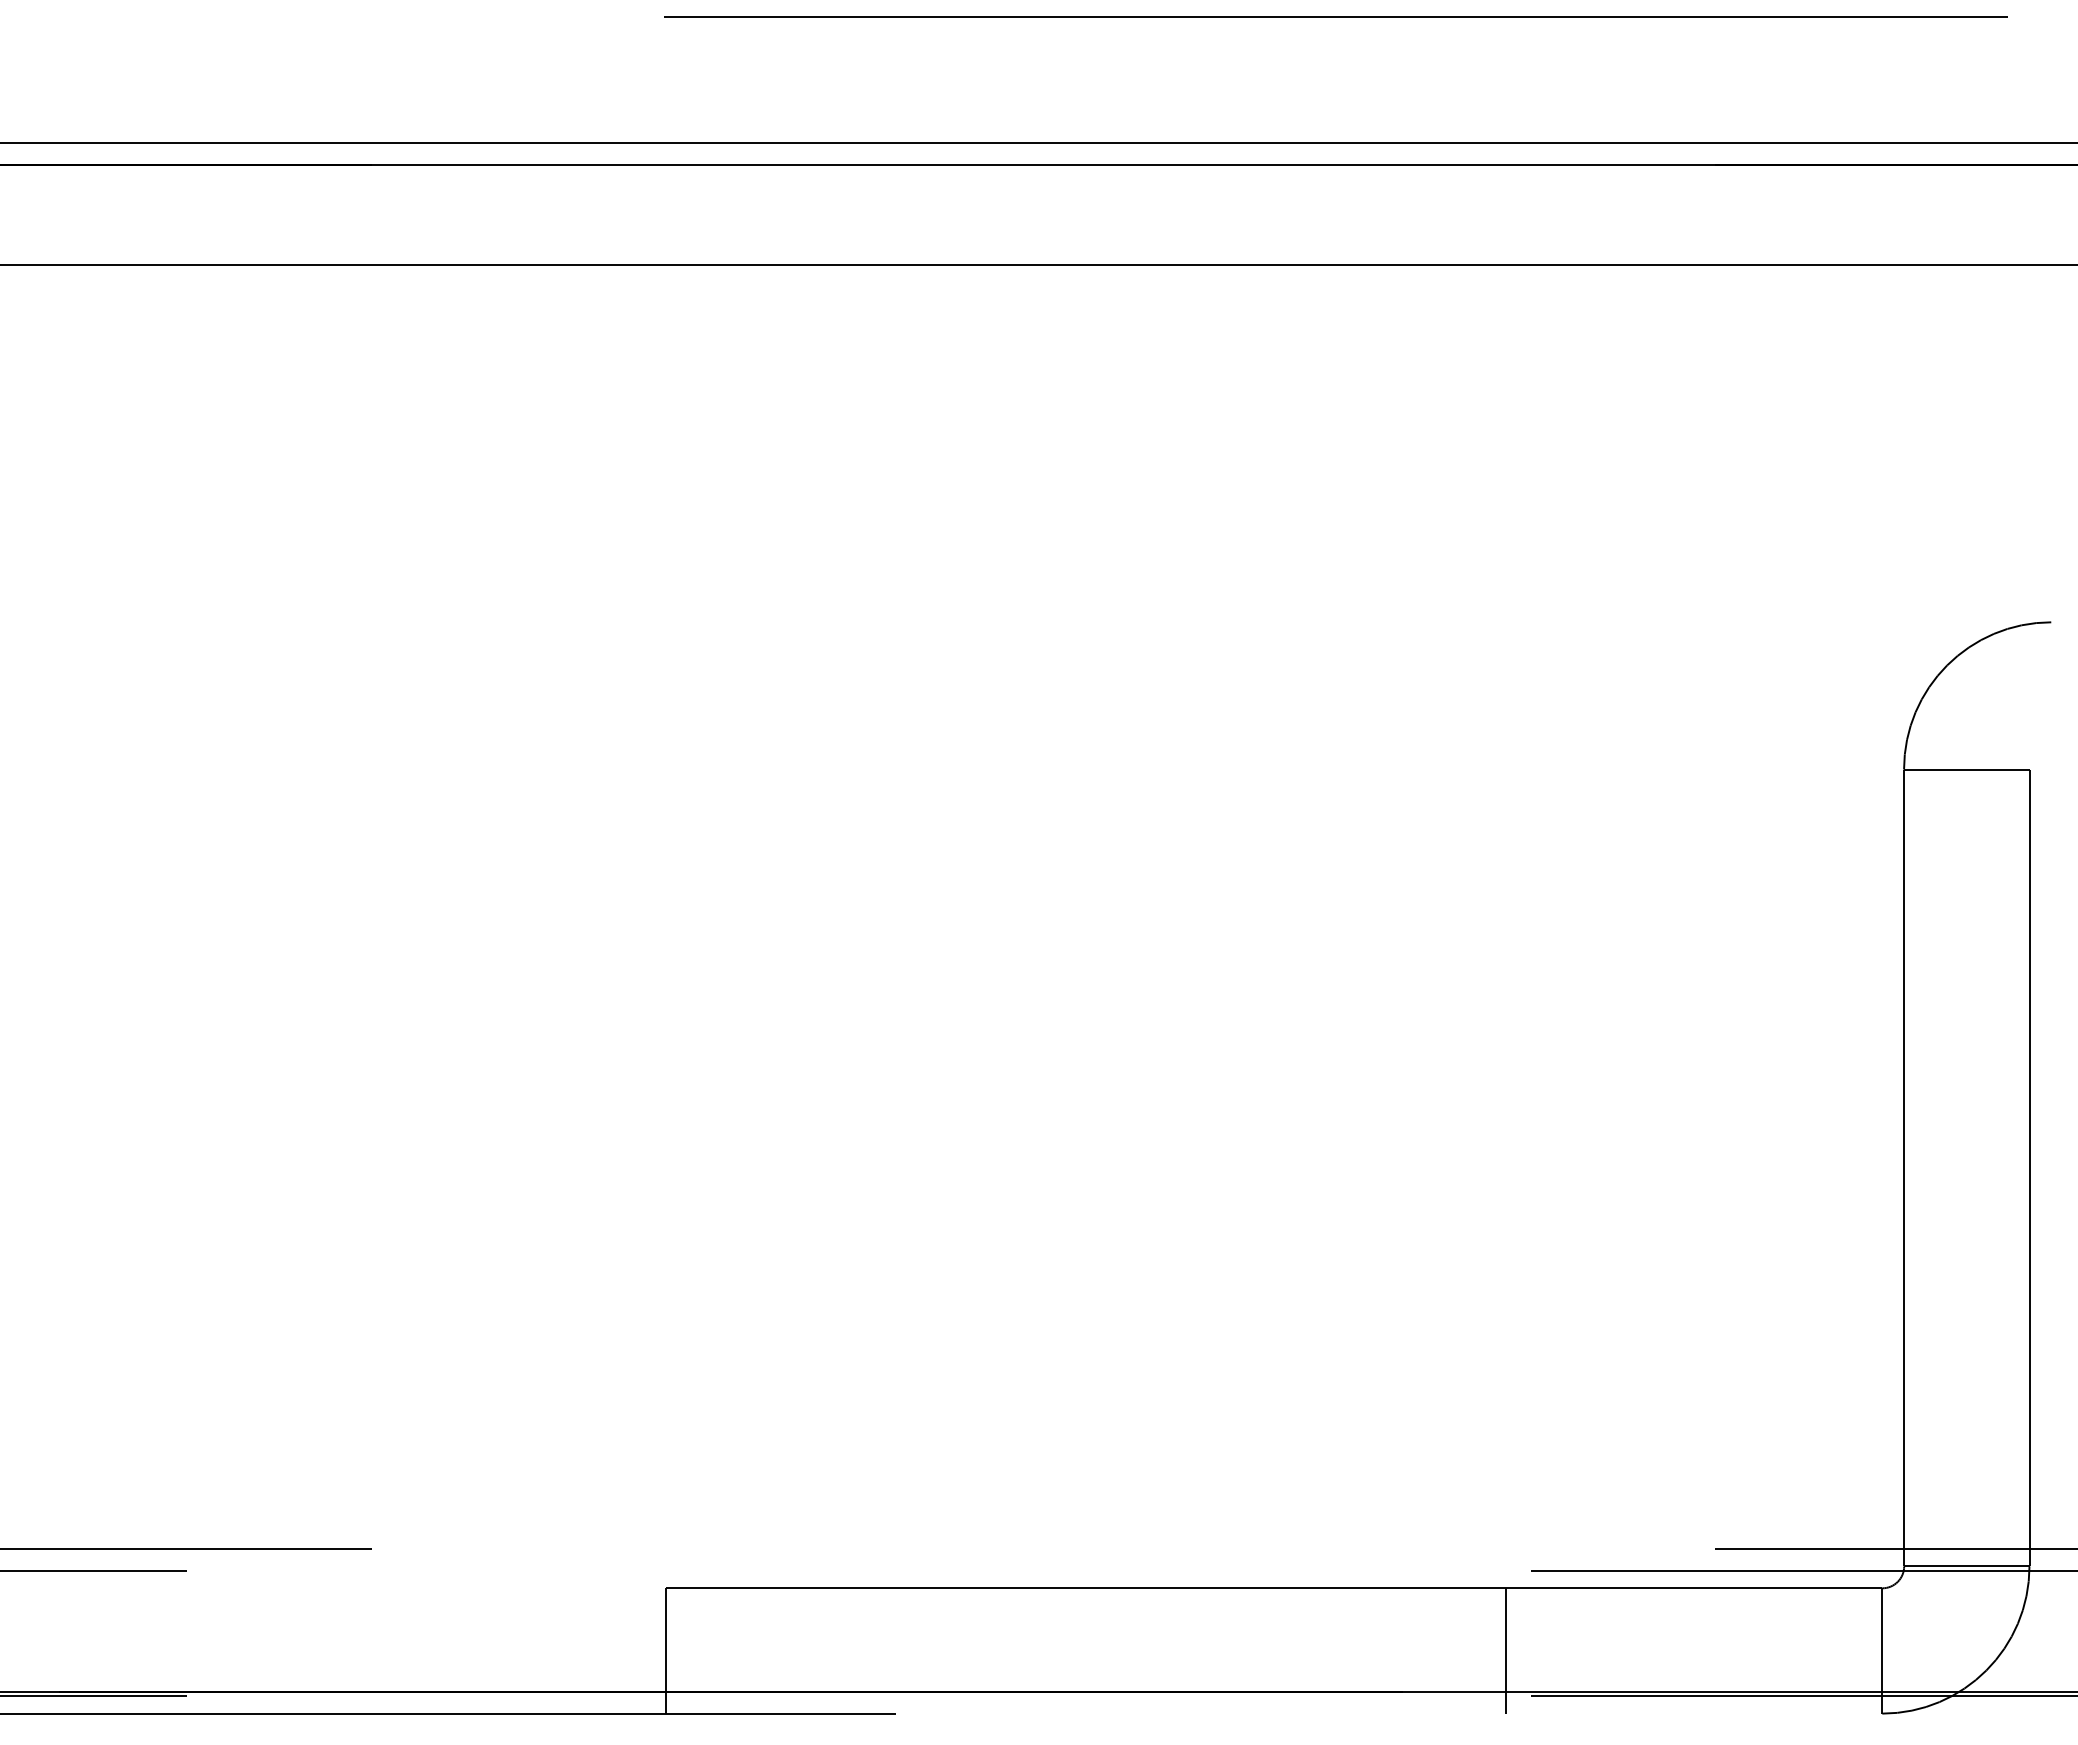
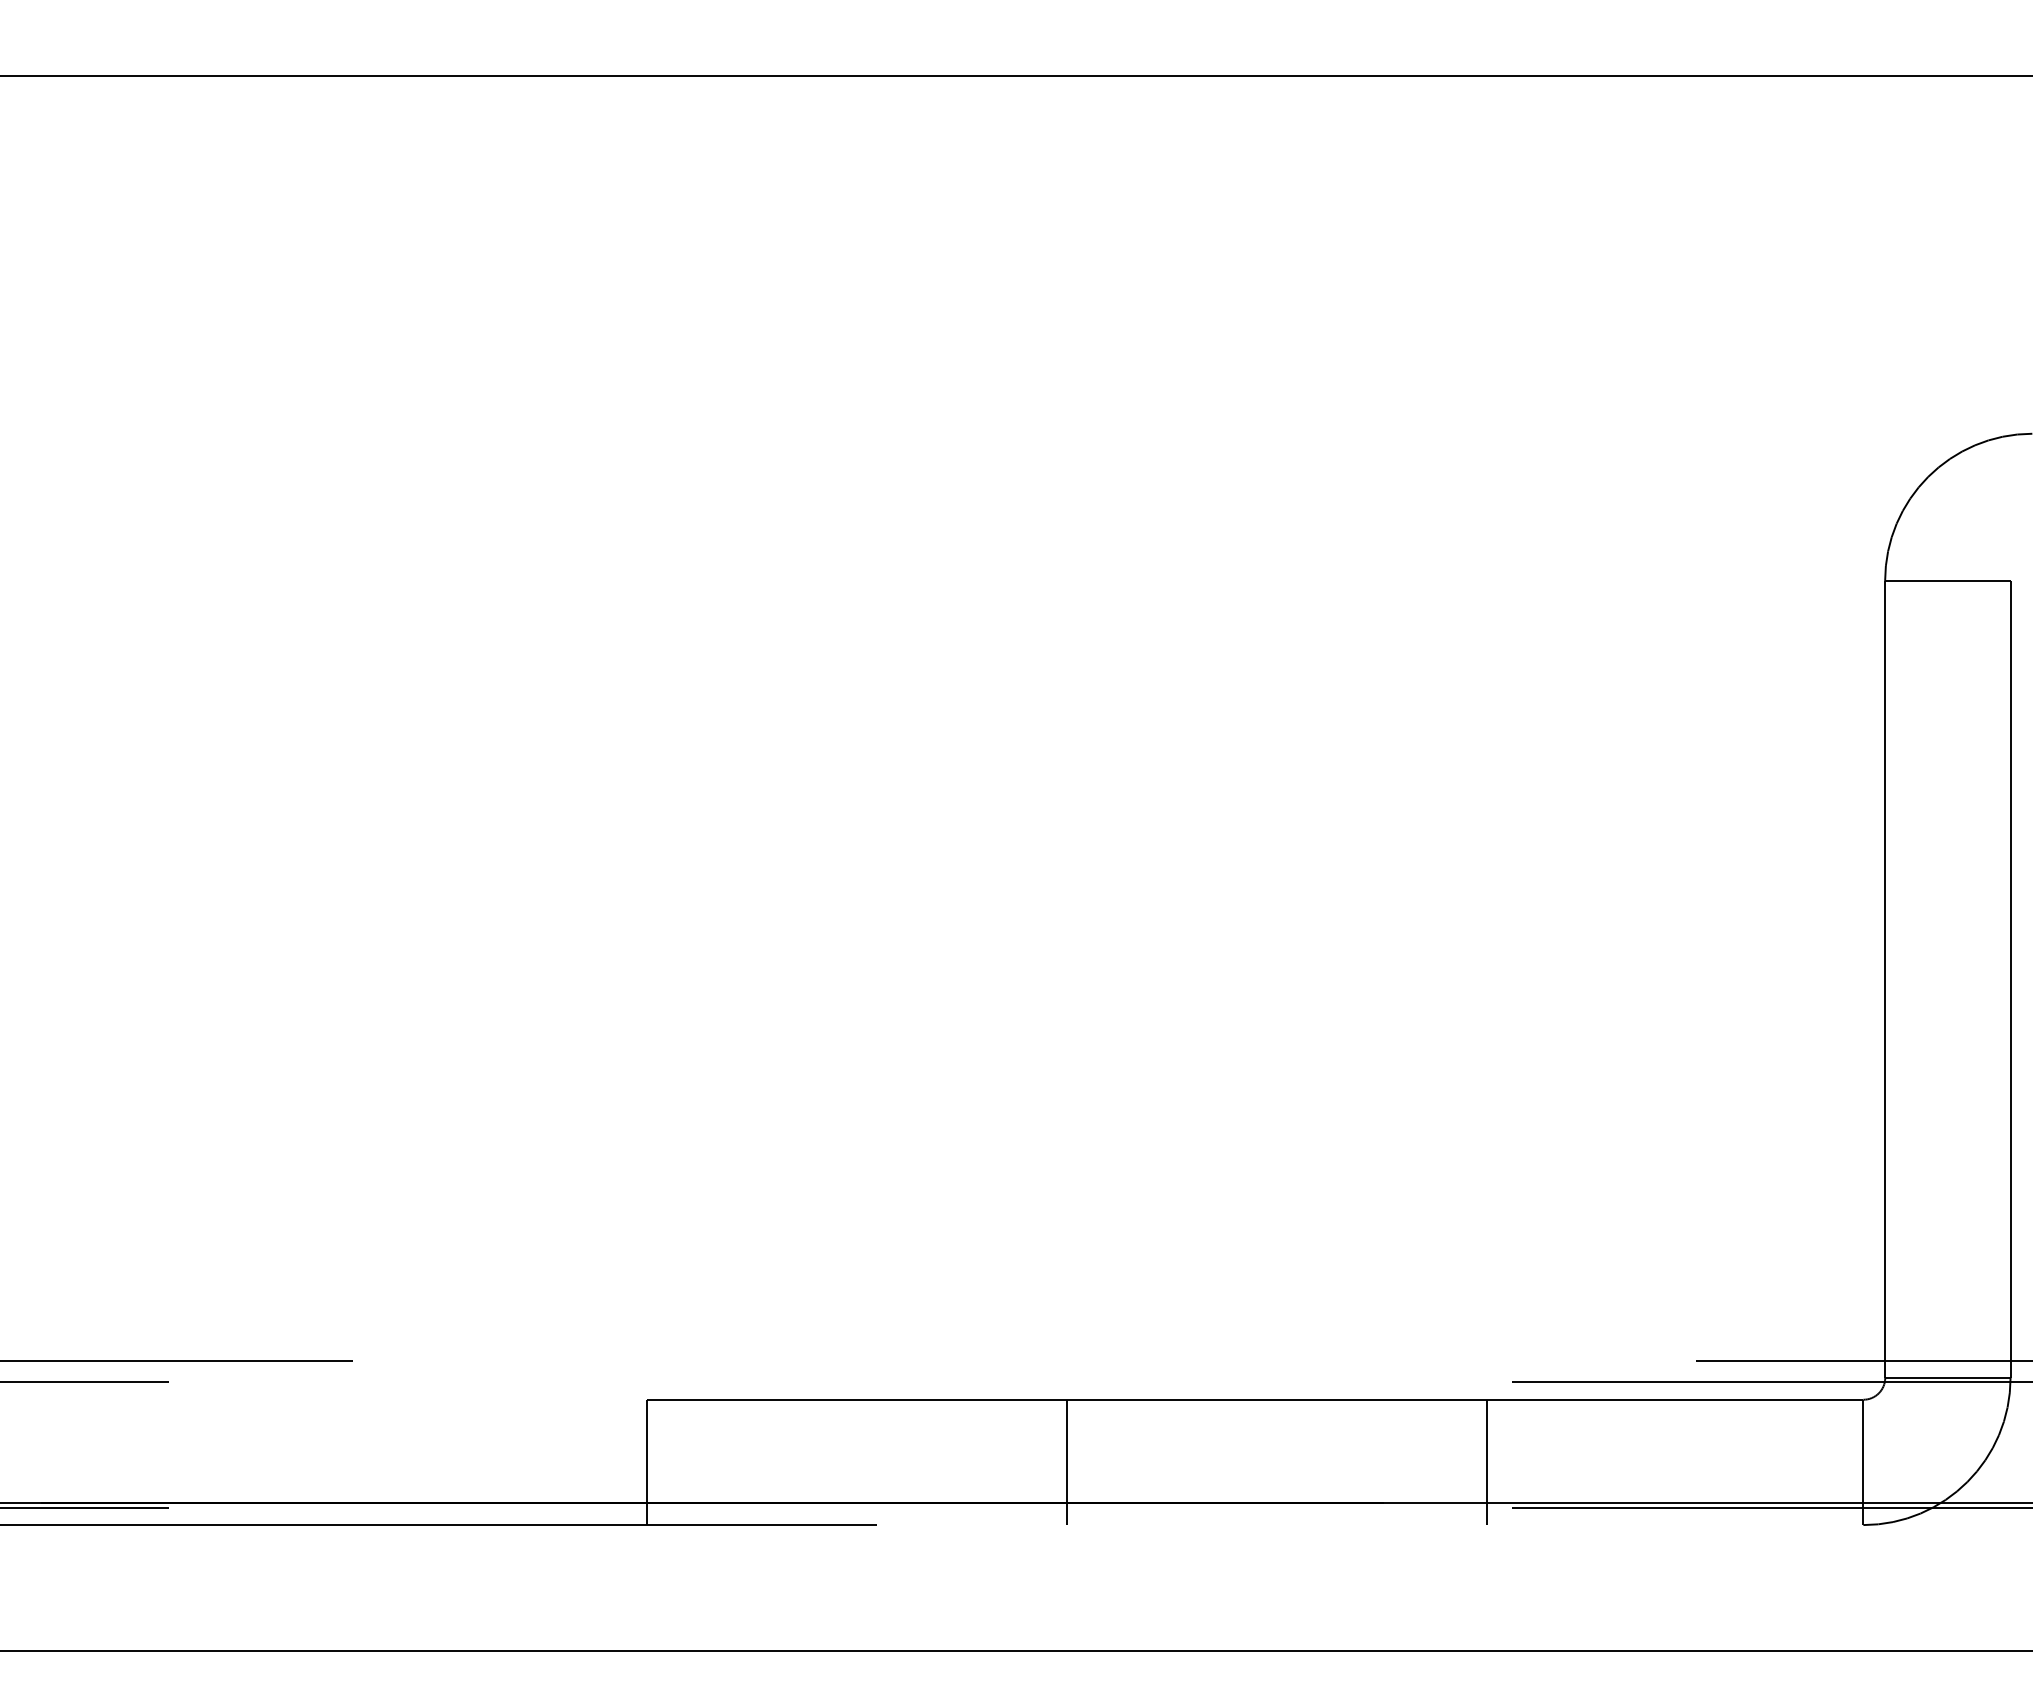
line: (1085, 1650) -> (1066, 1461), added

